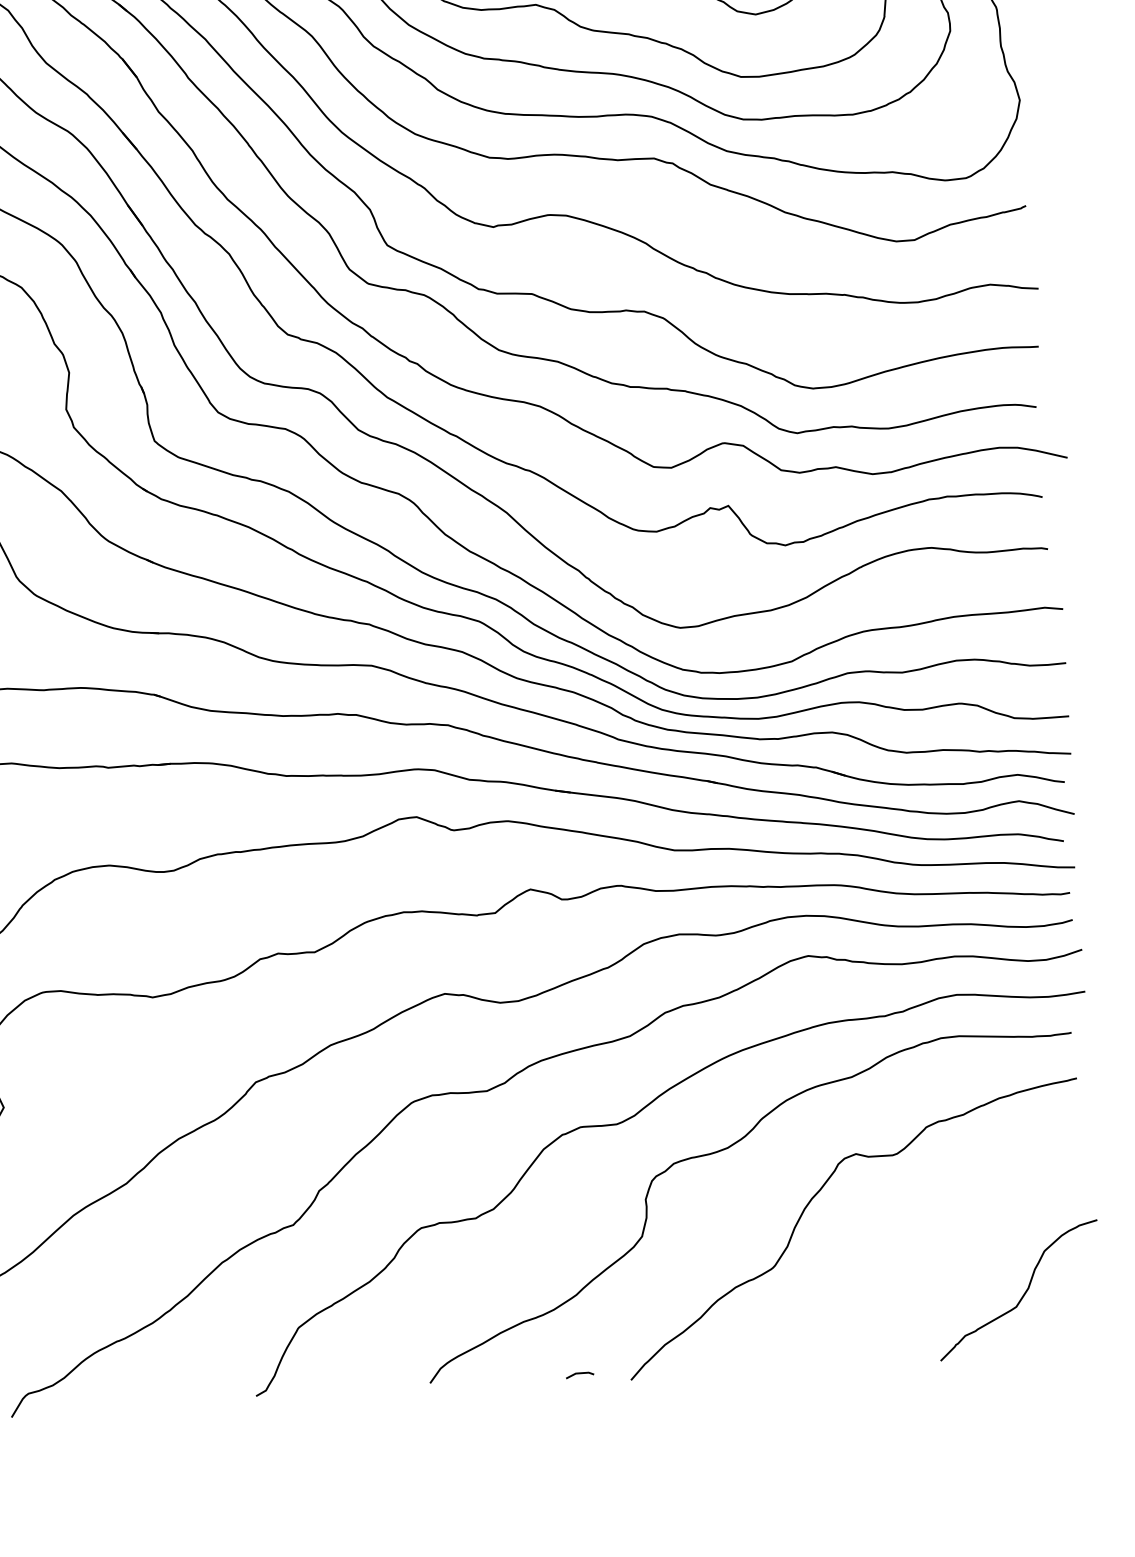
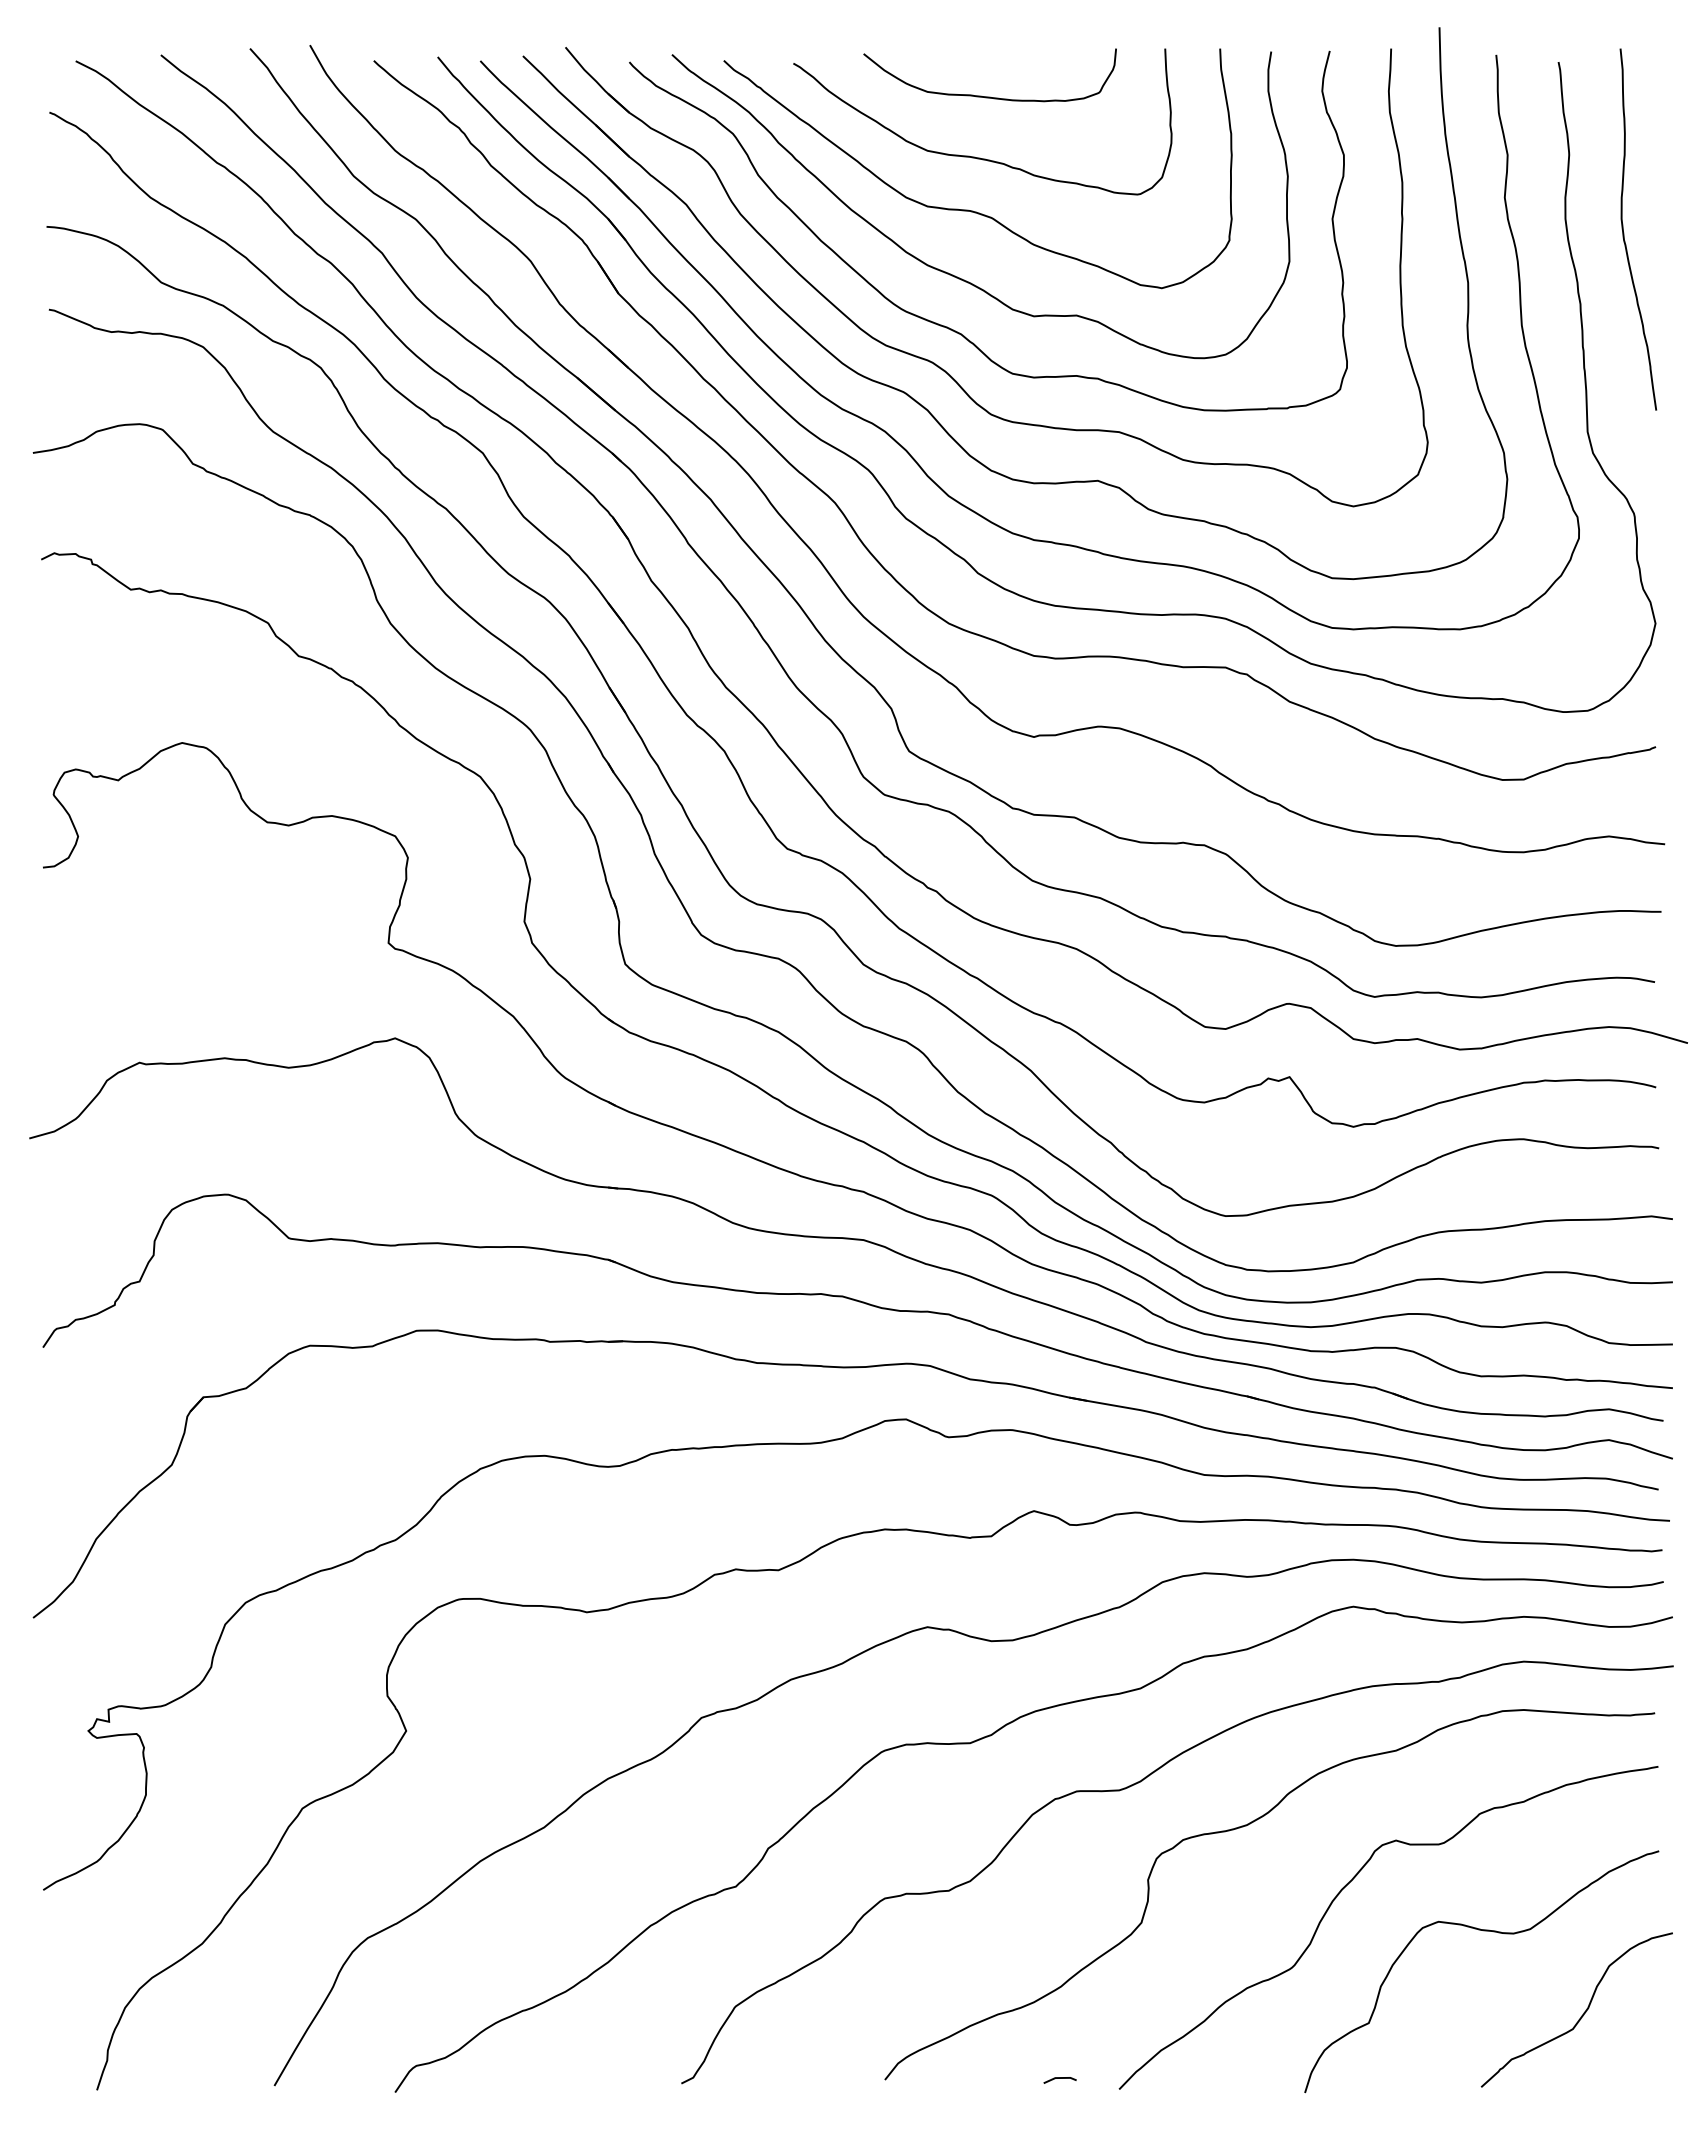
curve: (935, 1227) -> (1483, 1931), added

